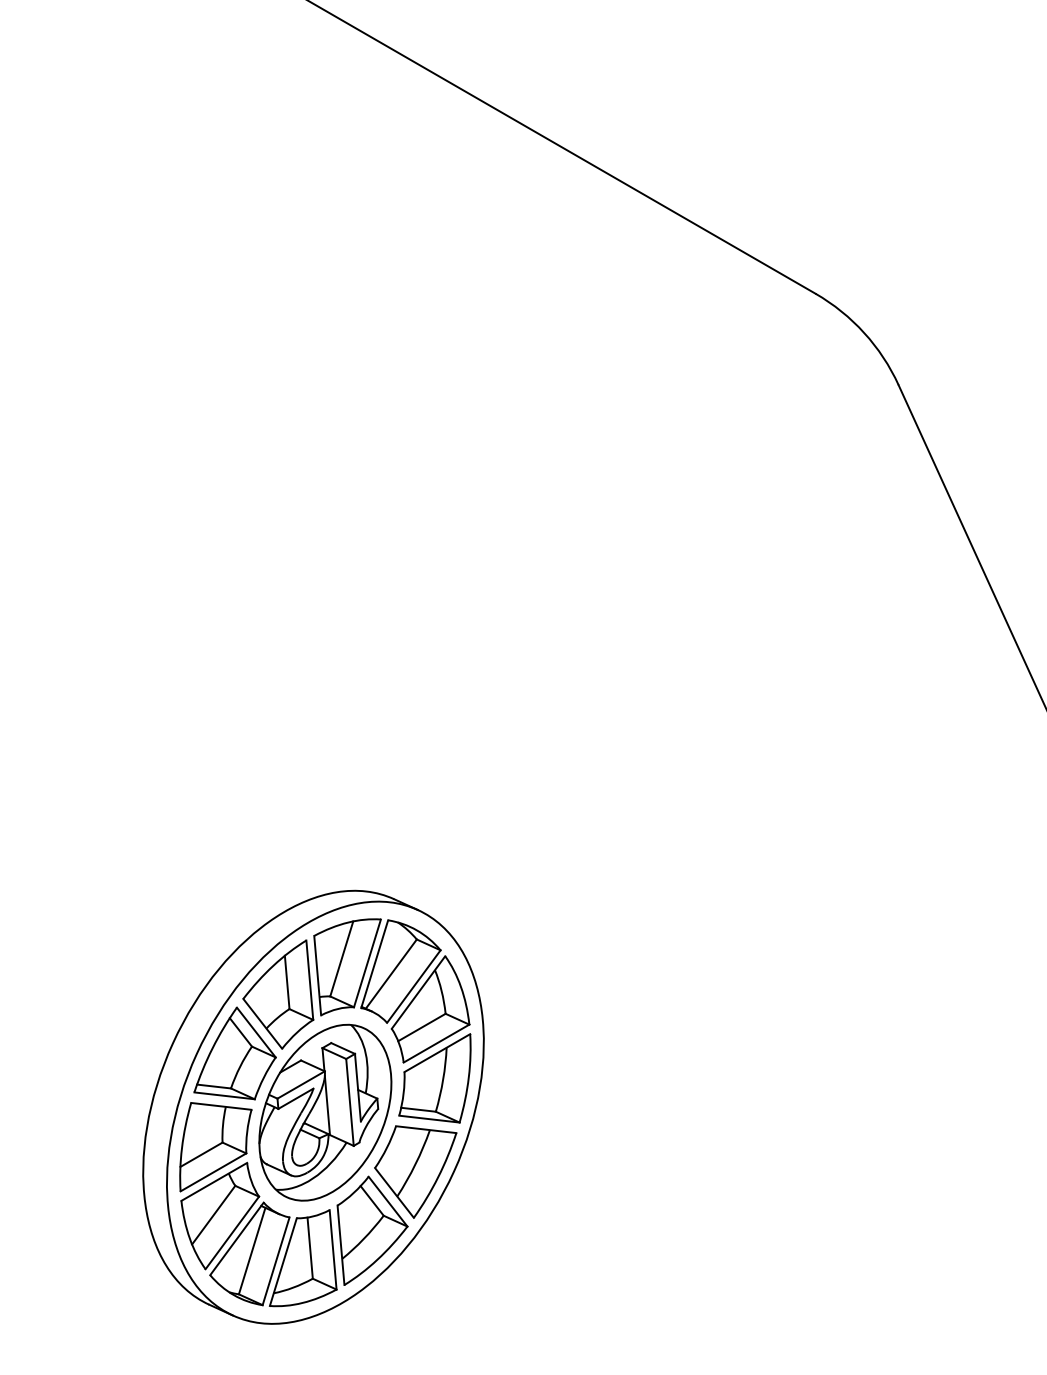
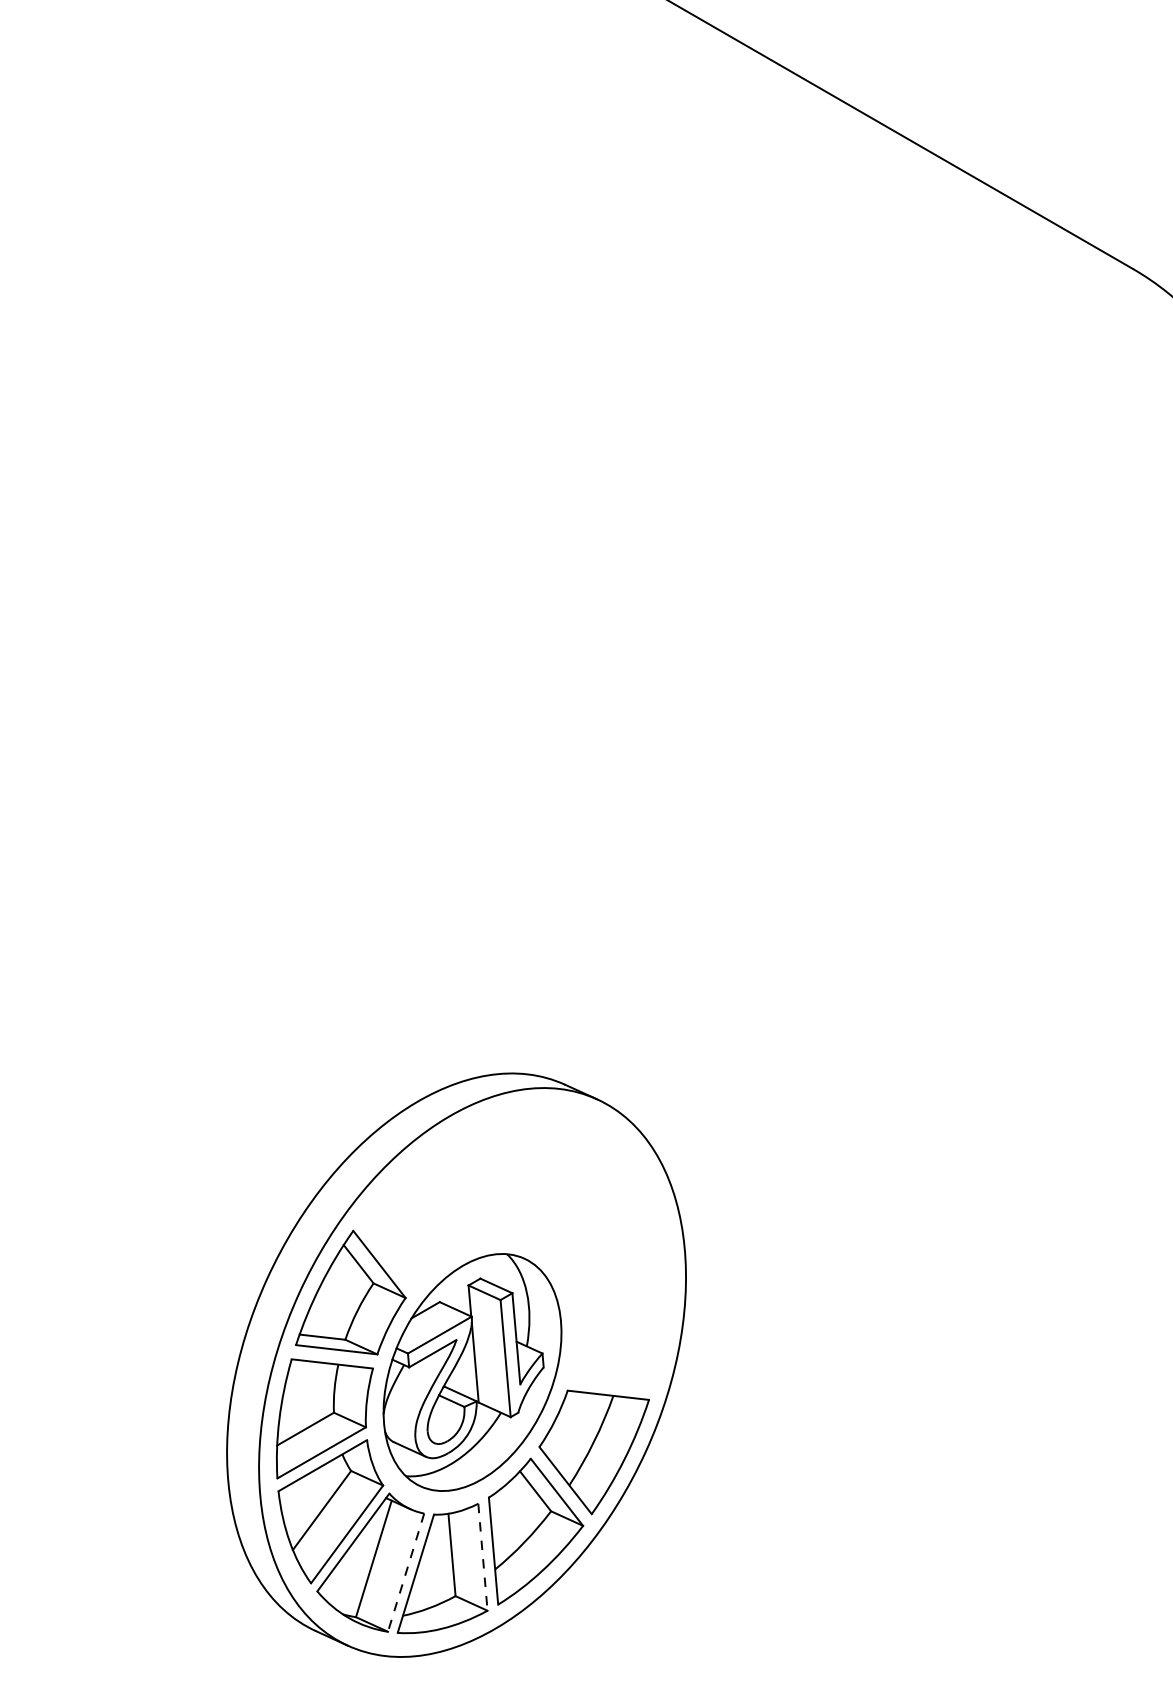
part: (361, 1009) -> (521, 1233), removed
line: (333, 1249) -> (483, 1556), solid -> dashed
line: (276, 1261) -> (406, 1572), solid -> dashed

